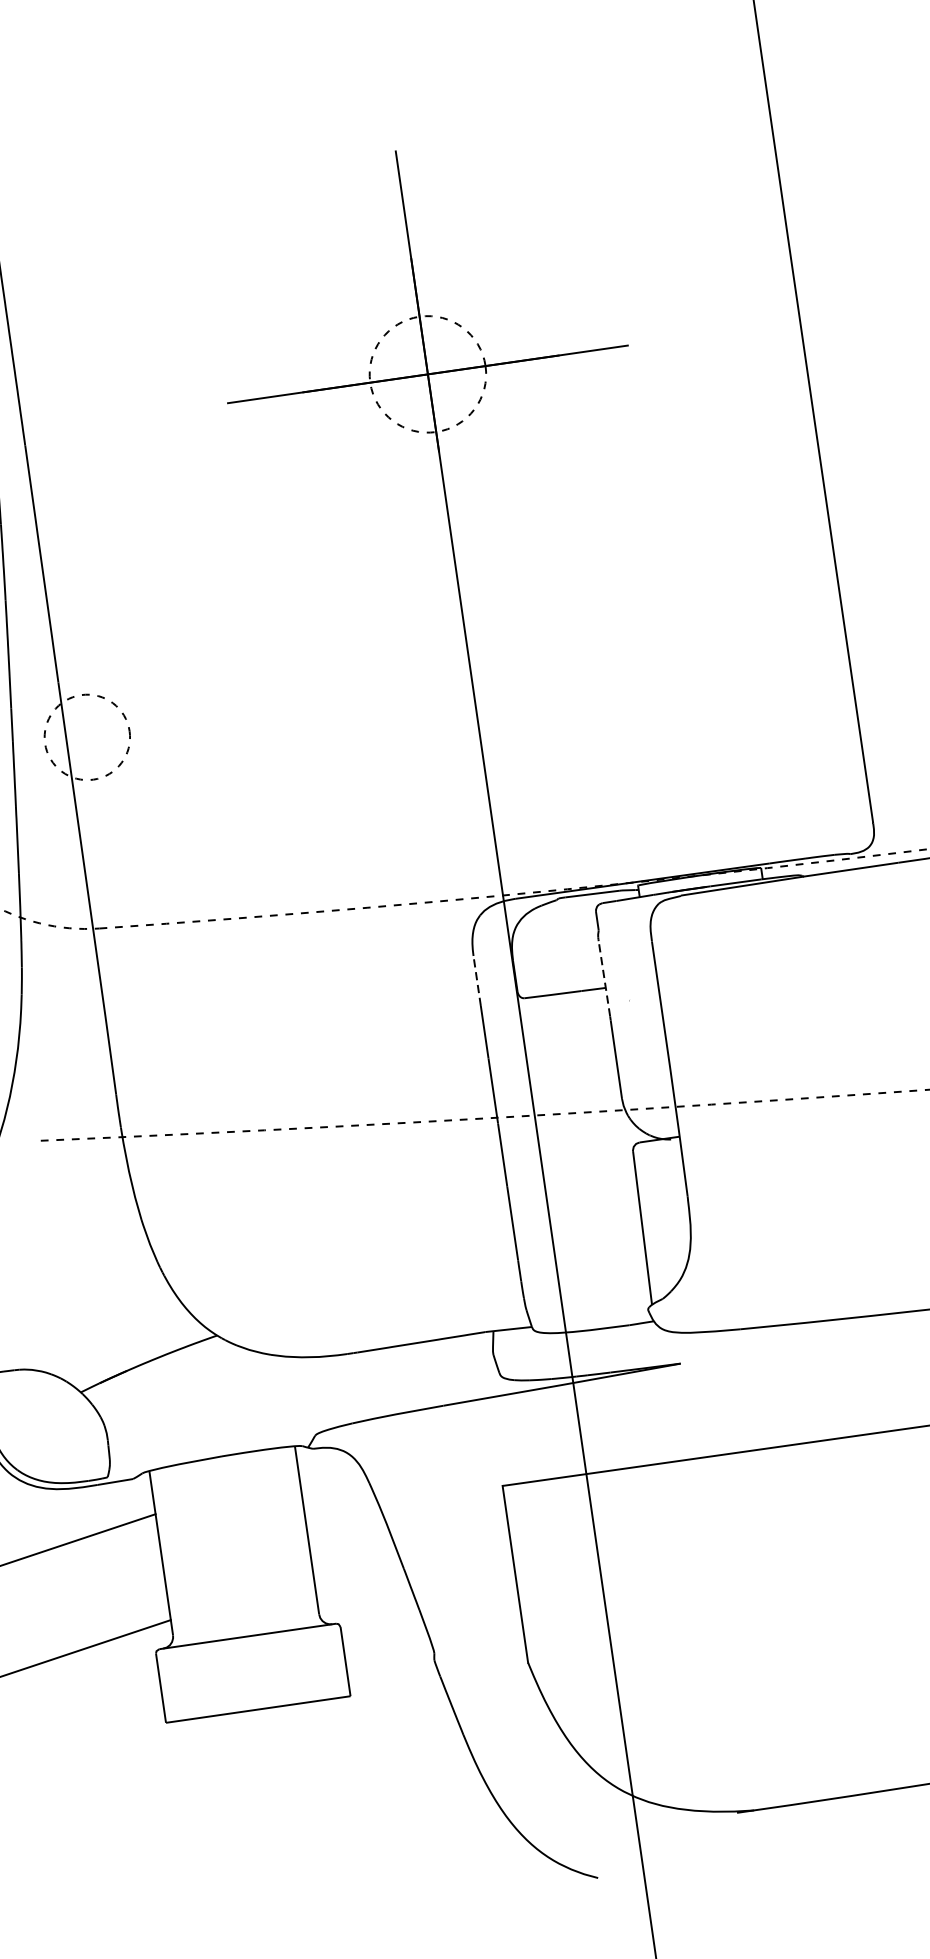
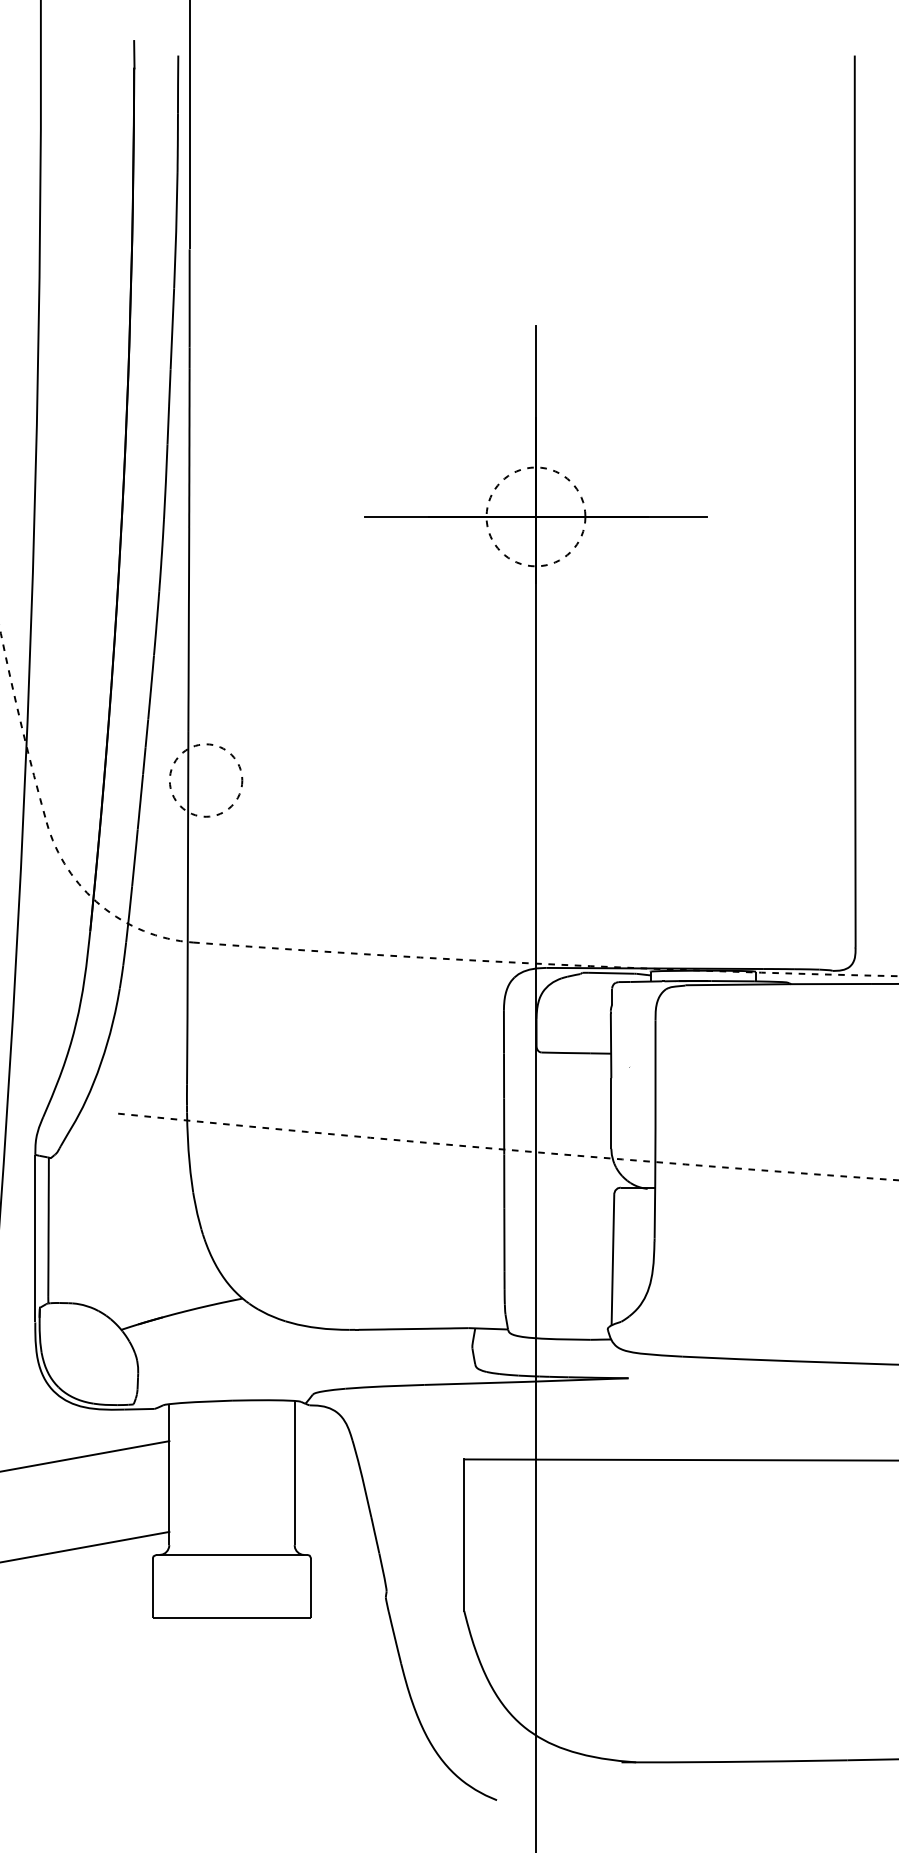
line: (604, 978) -> (611, 1045), dashed -> solid
line: (476, 980) -> (503, 1031), dashed -> solid

